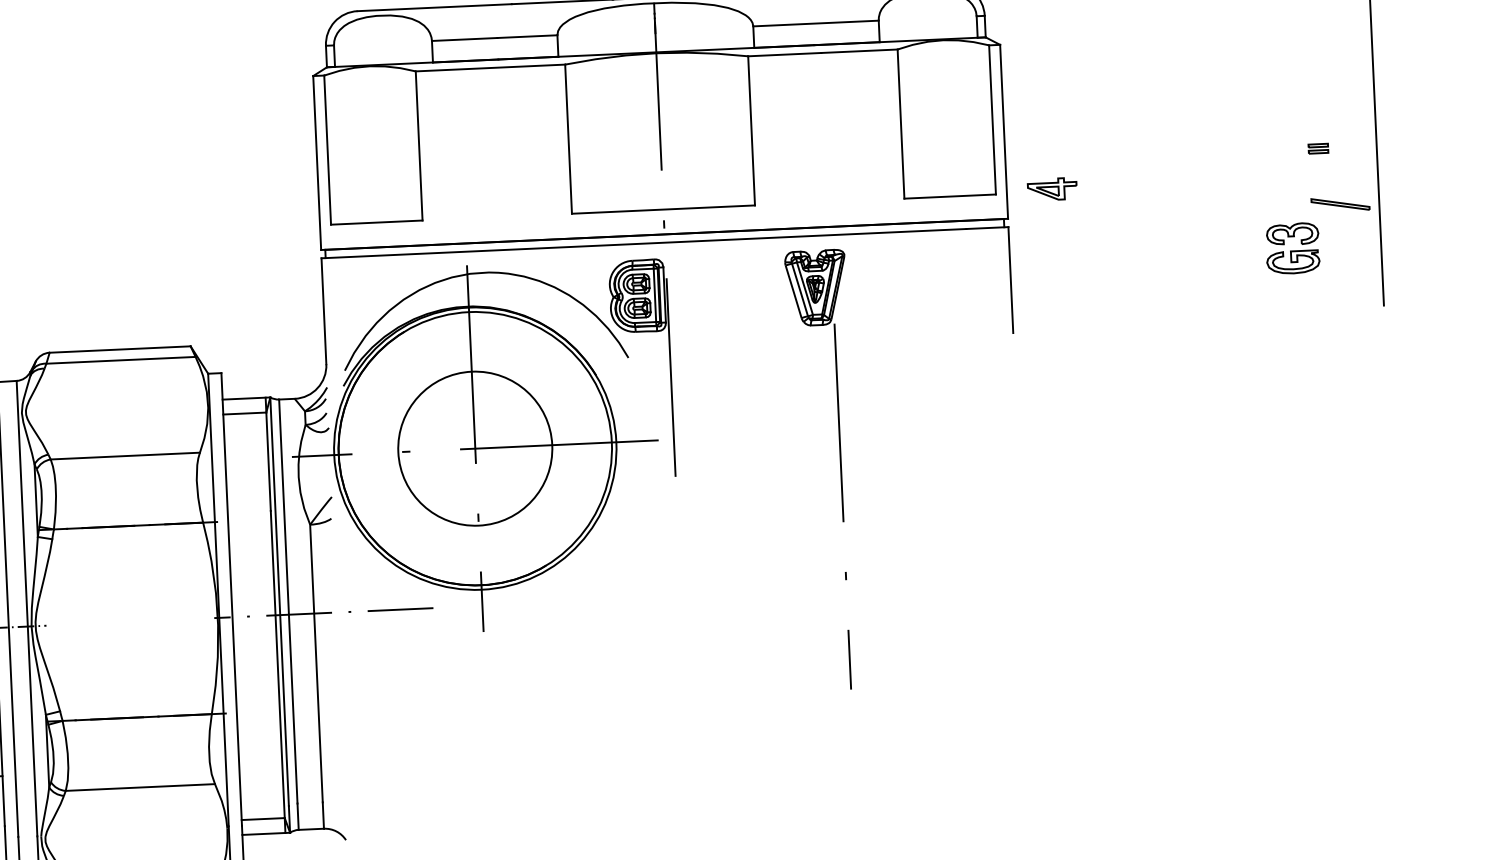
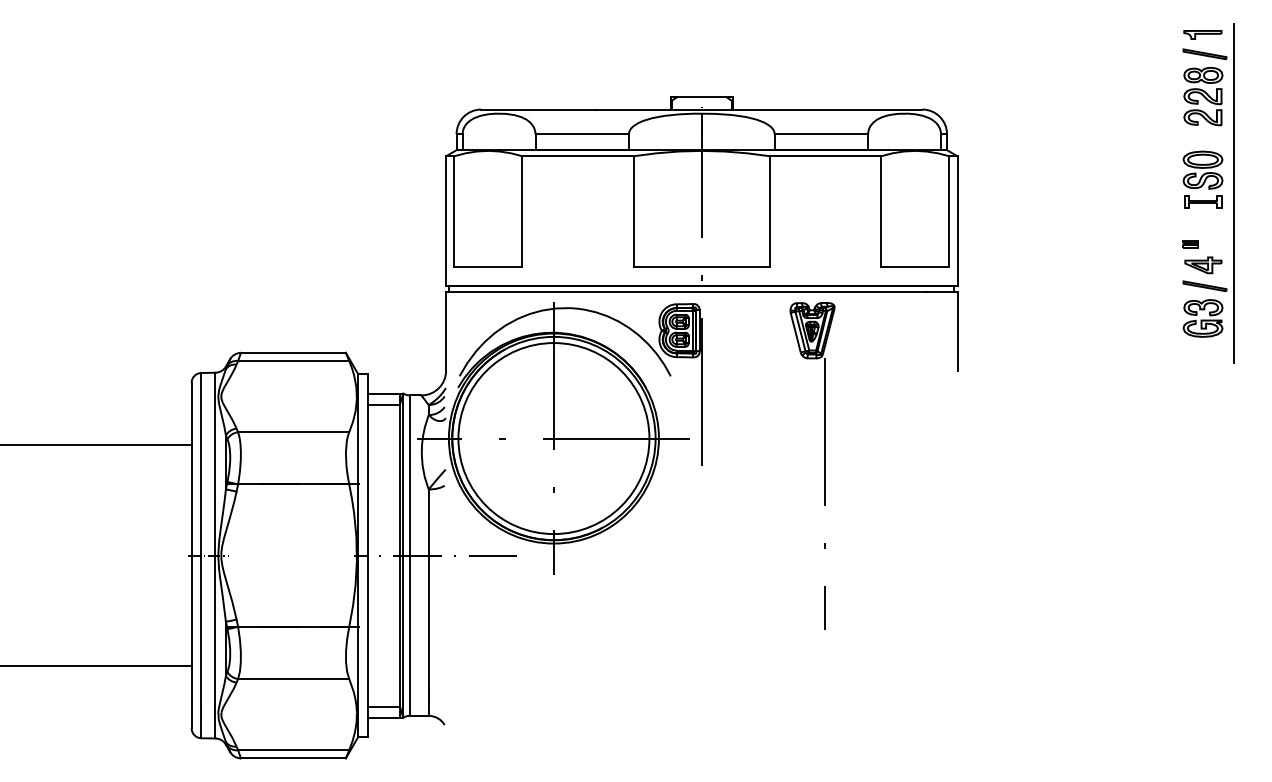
part: (1330, 61) -> (1202, 179), added
part: (1052, 189) -> (1203, 265), moved
part: (1292, 248) -> (1202, 318), moved
circle: (474, 448) -> (553, 438), size x1.67

